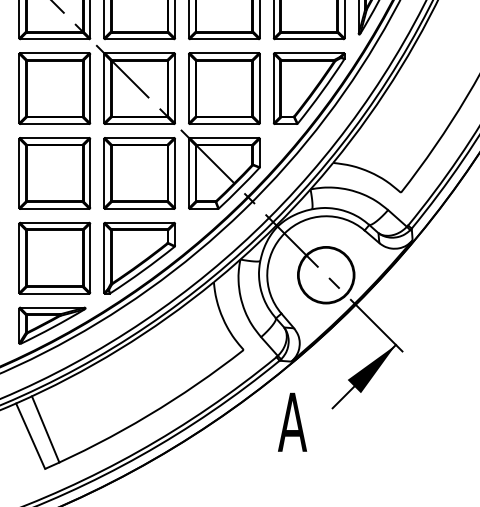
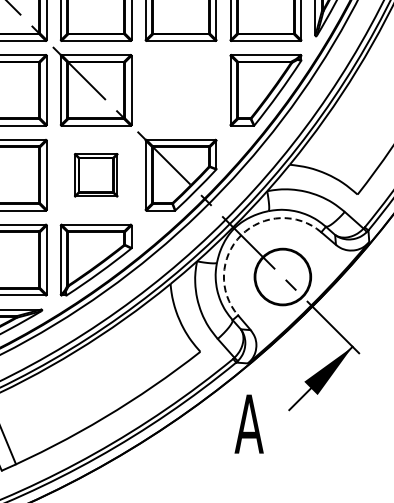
part: (224, 88) -> (181, 90), removed
part: (139, 173) -> (96, 175), size x0.6
arc: (284, 233) -> (241, 235), solid -> dashed

